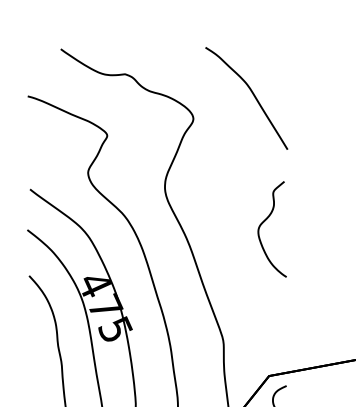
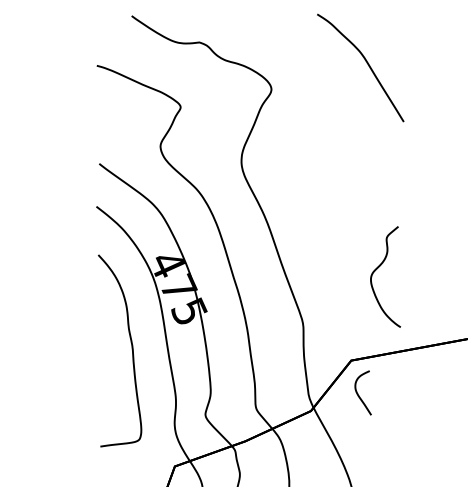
curve: (252, 94) -> (366, 63), moved
curve: (265, 221) -> (378, 268), moved

